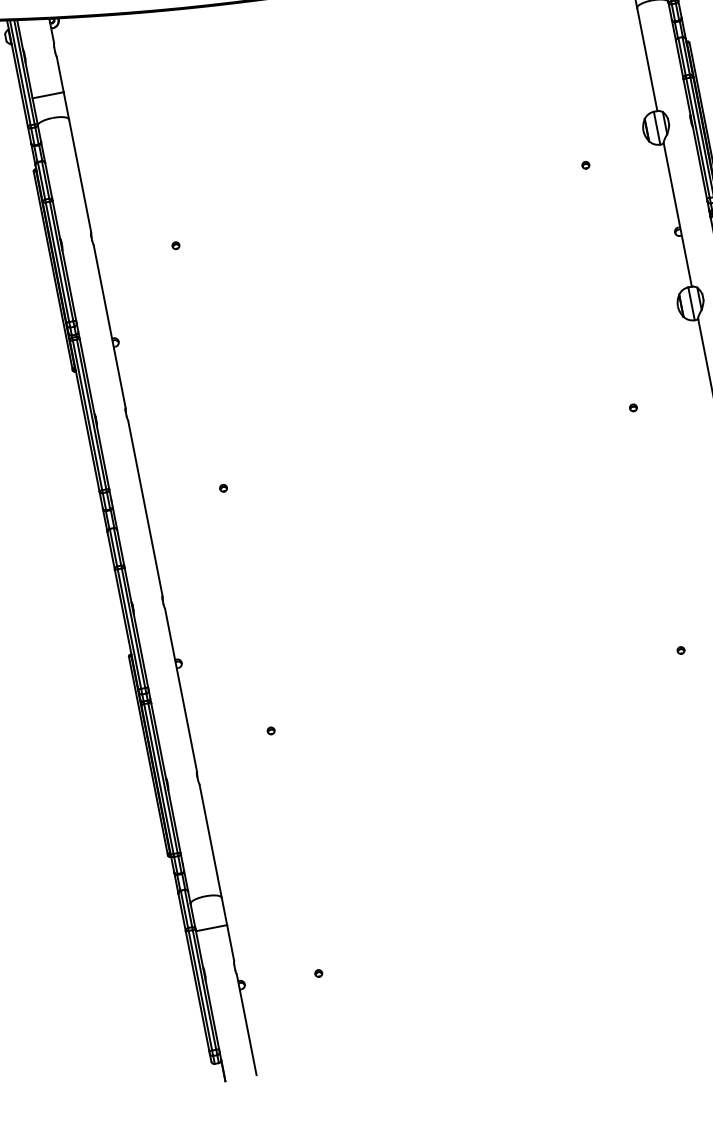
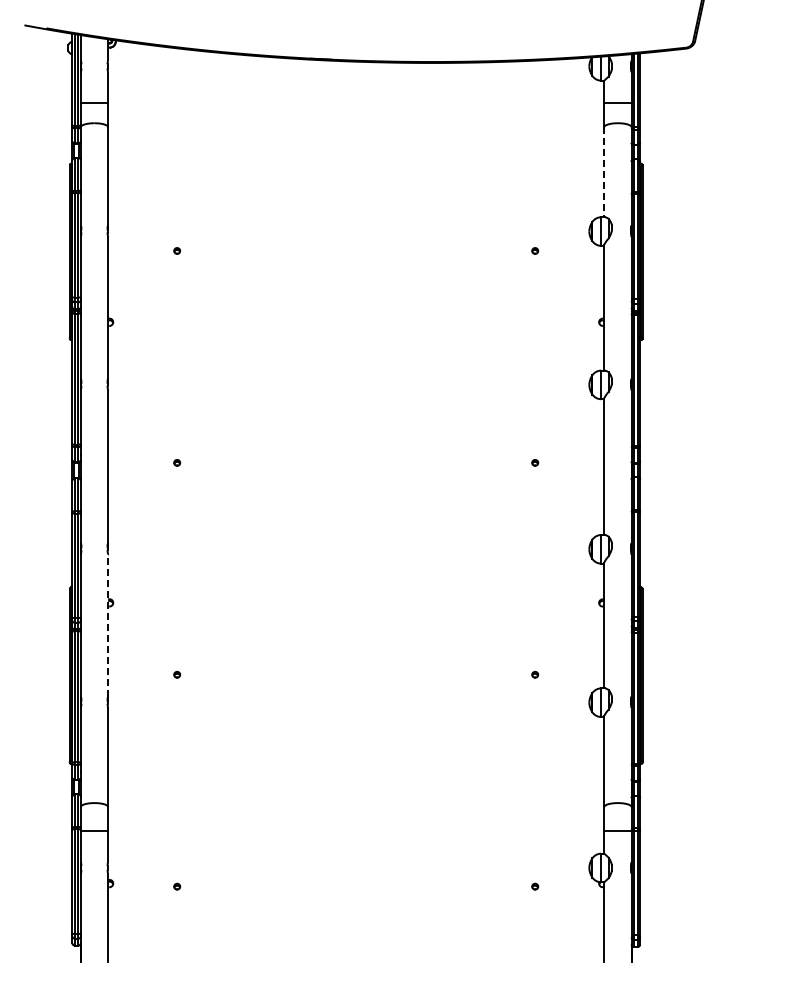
line: (647, 59) -> (604, 172), solid -> dashed
line: (181, 689) -> (108, 625), solid -> dashed

